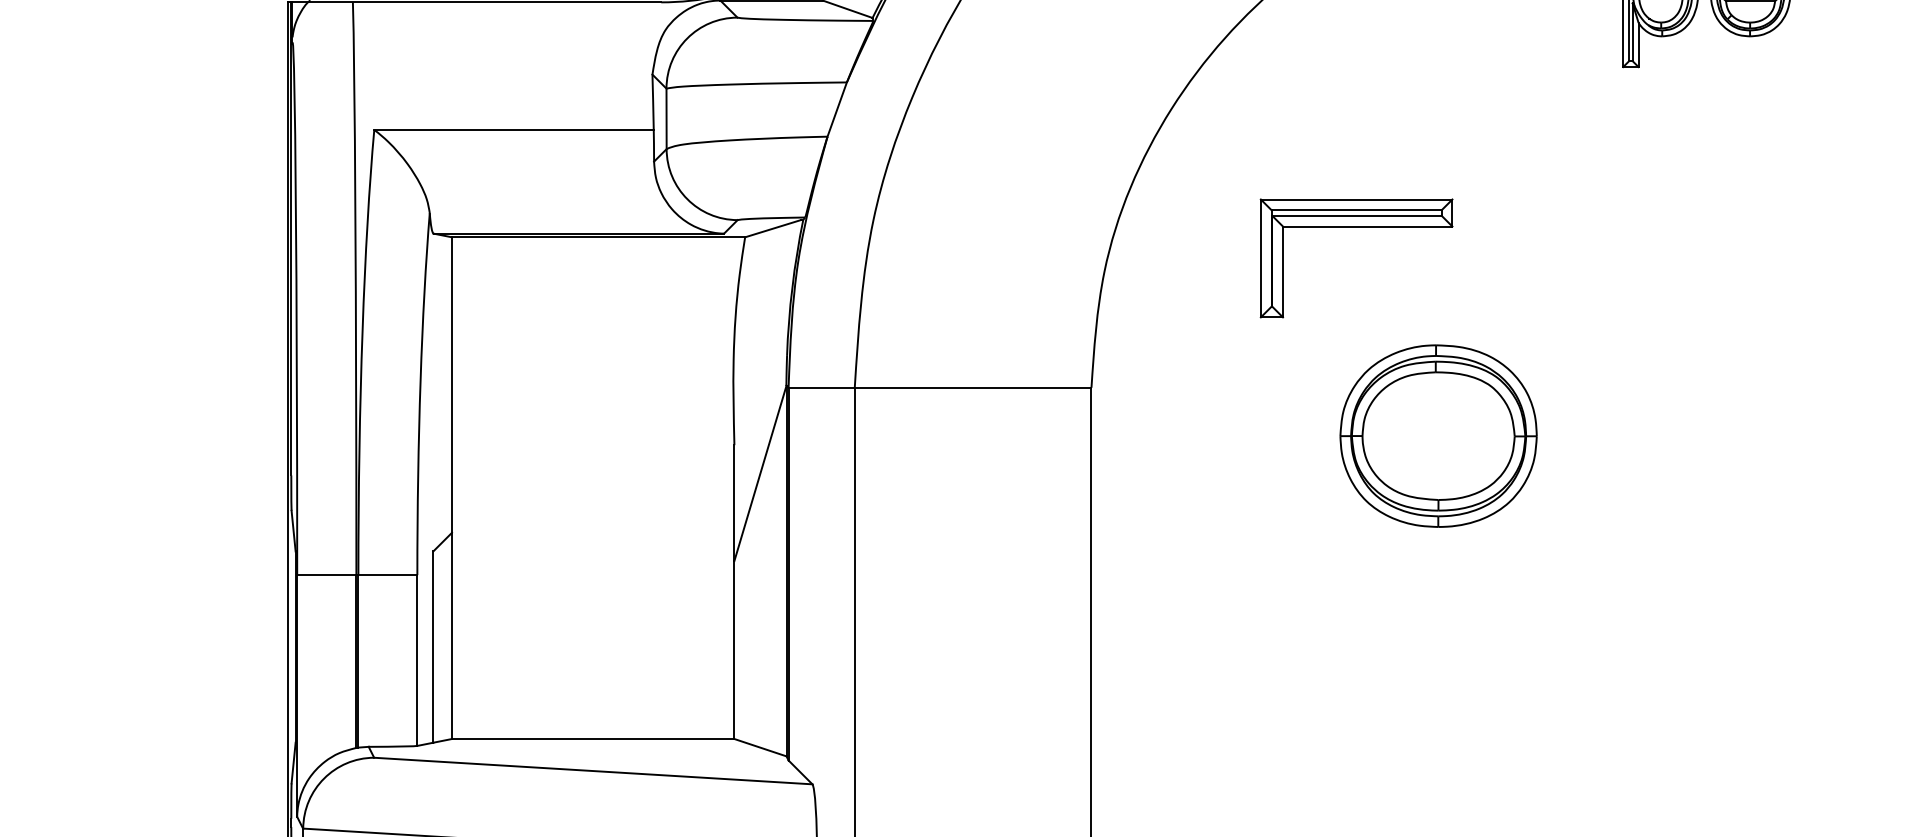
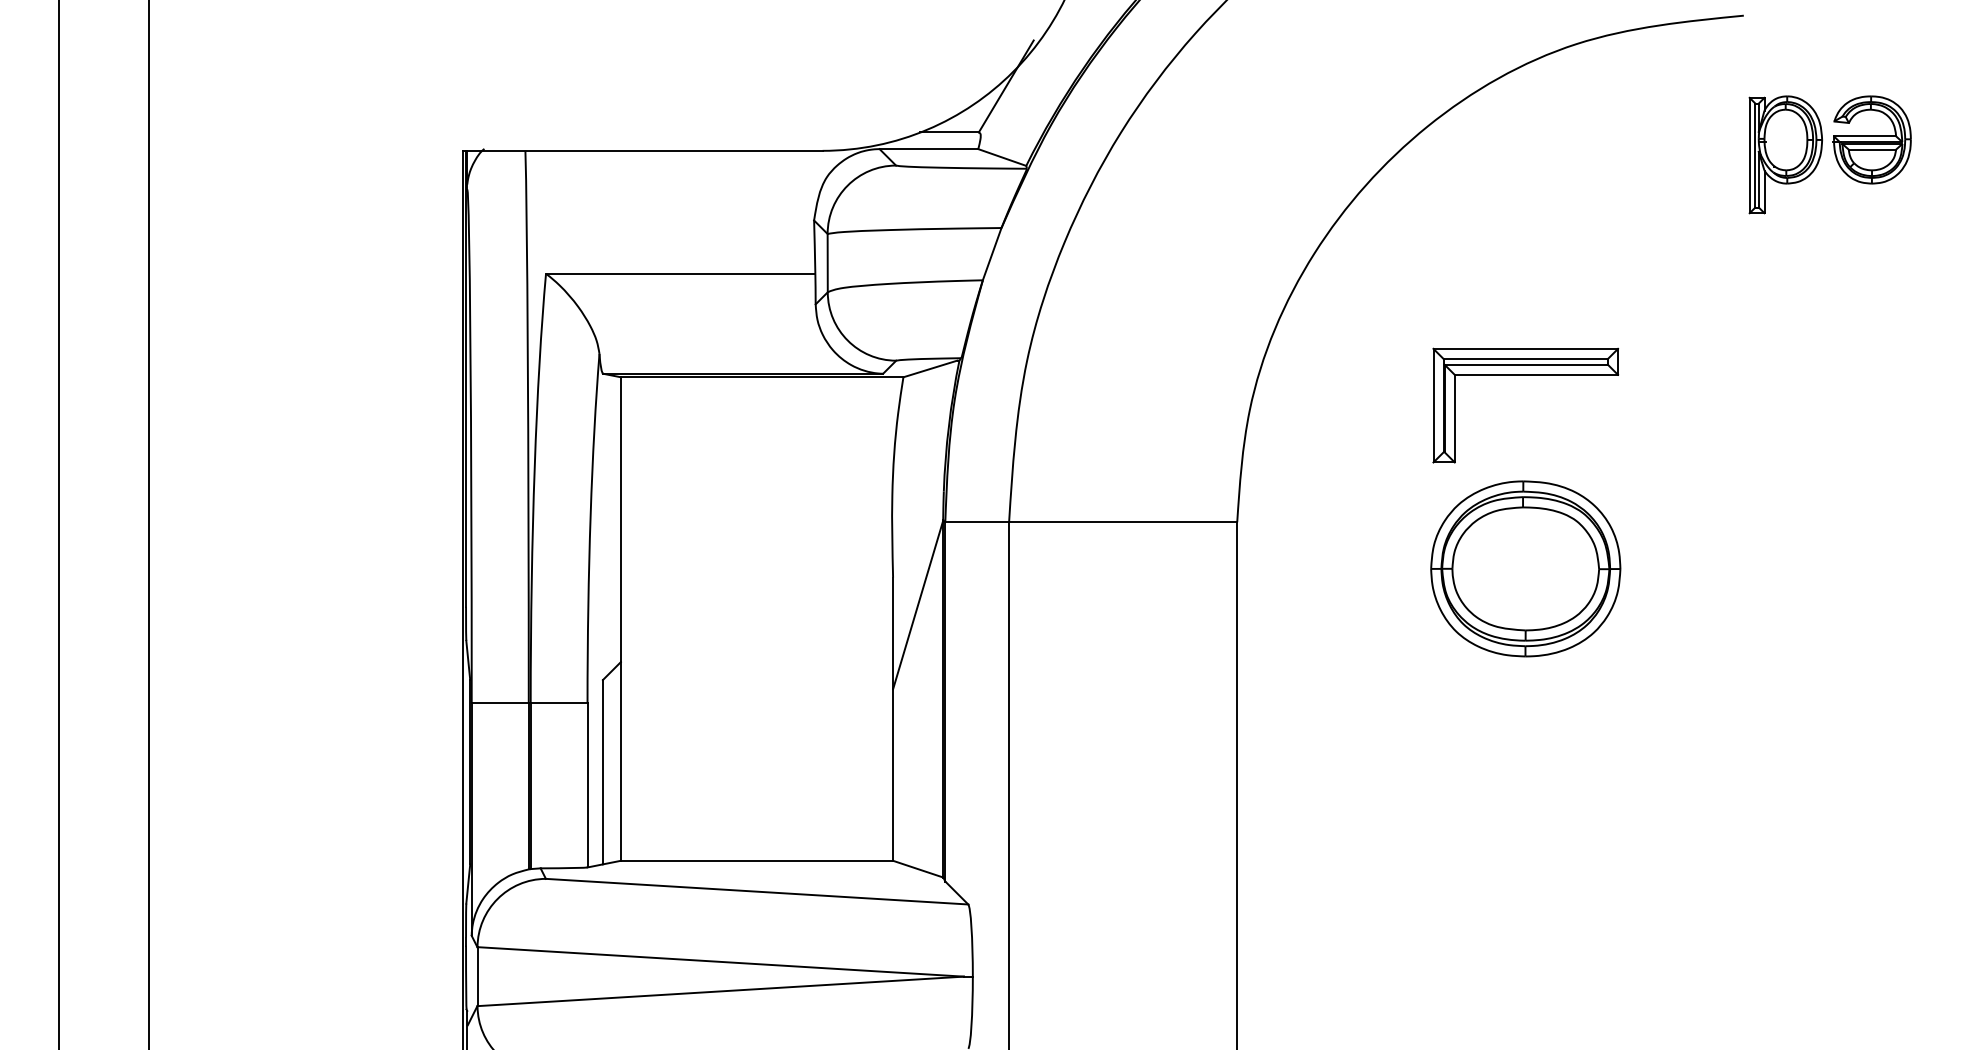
part: (1356, 227) -> (1525, 375), moved
part: (1438, 435) -> (1525, 568), moved

